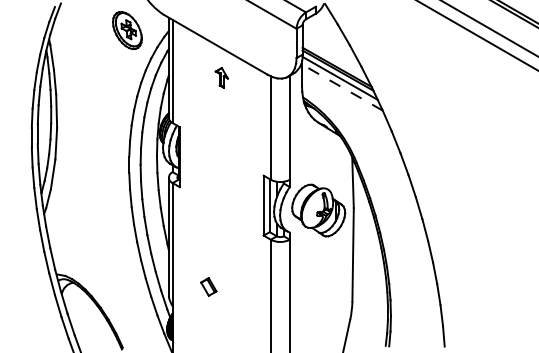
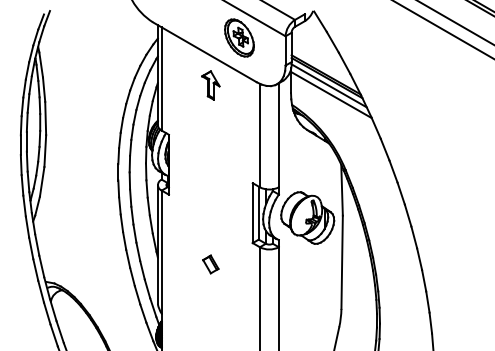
part: (127, 30) -> (239, 37), moved
part: (221, 77) -> (210, 84), size x1.43
line: (342, 87) -> (331, 94), dashed -> solid
part: (208, 286) -> (210, 263), moved

